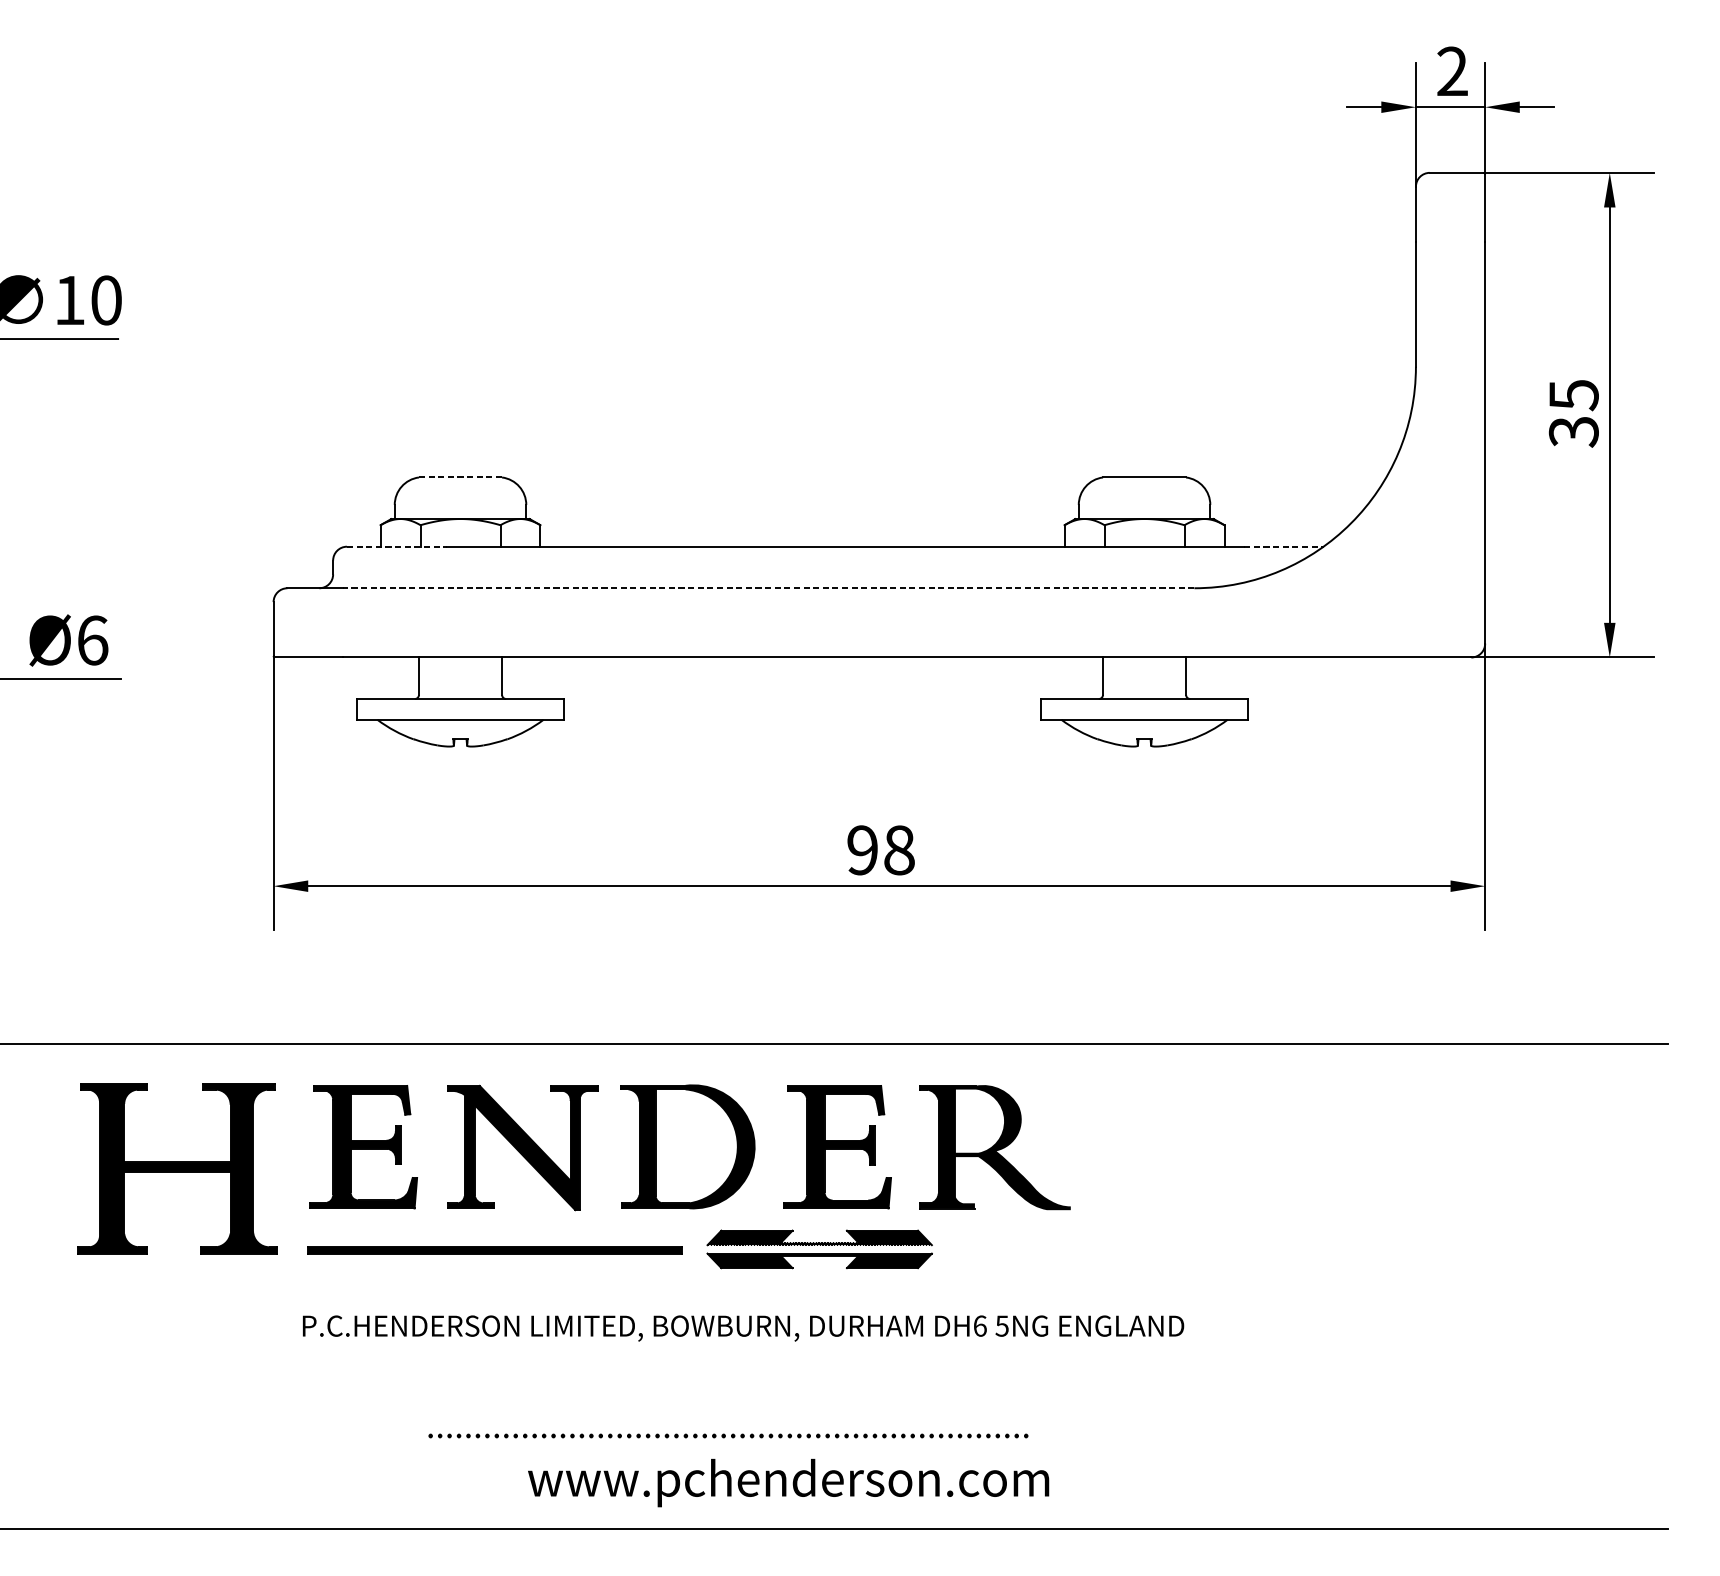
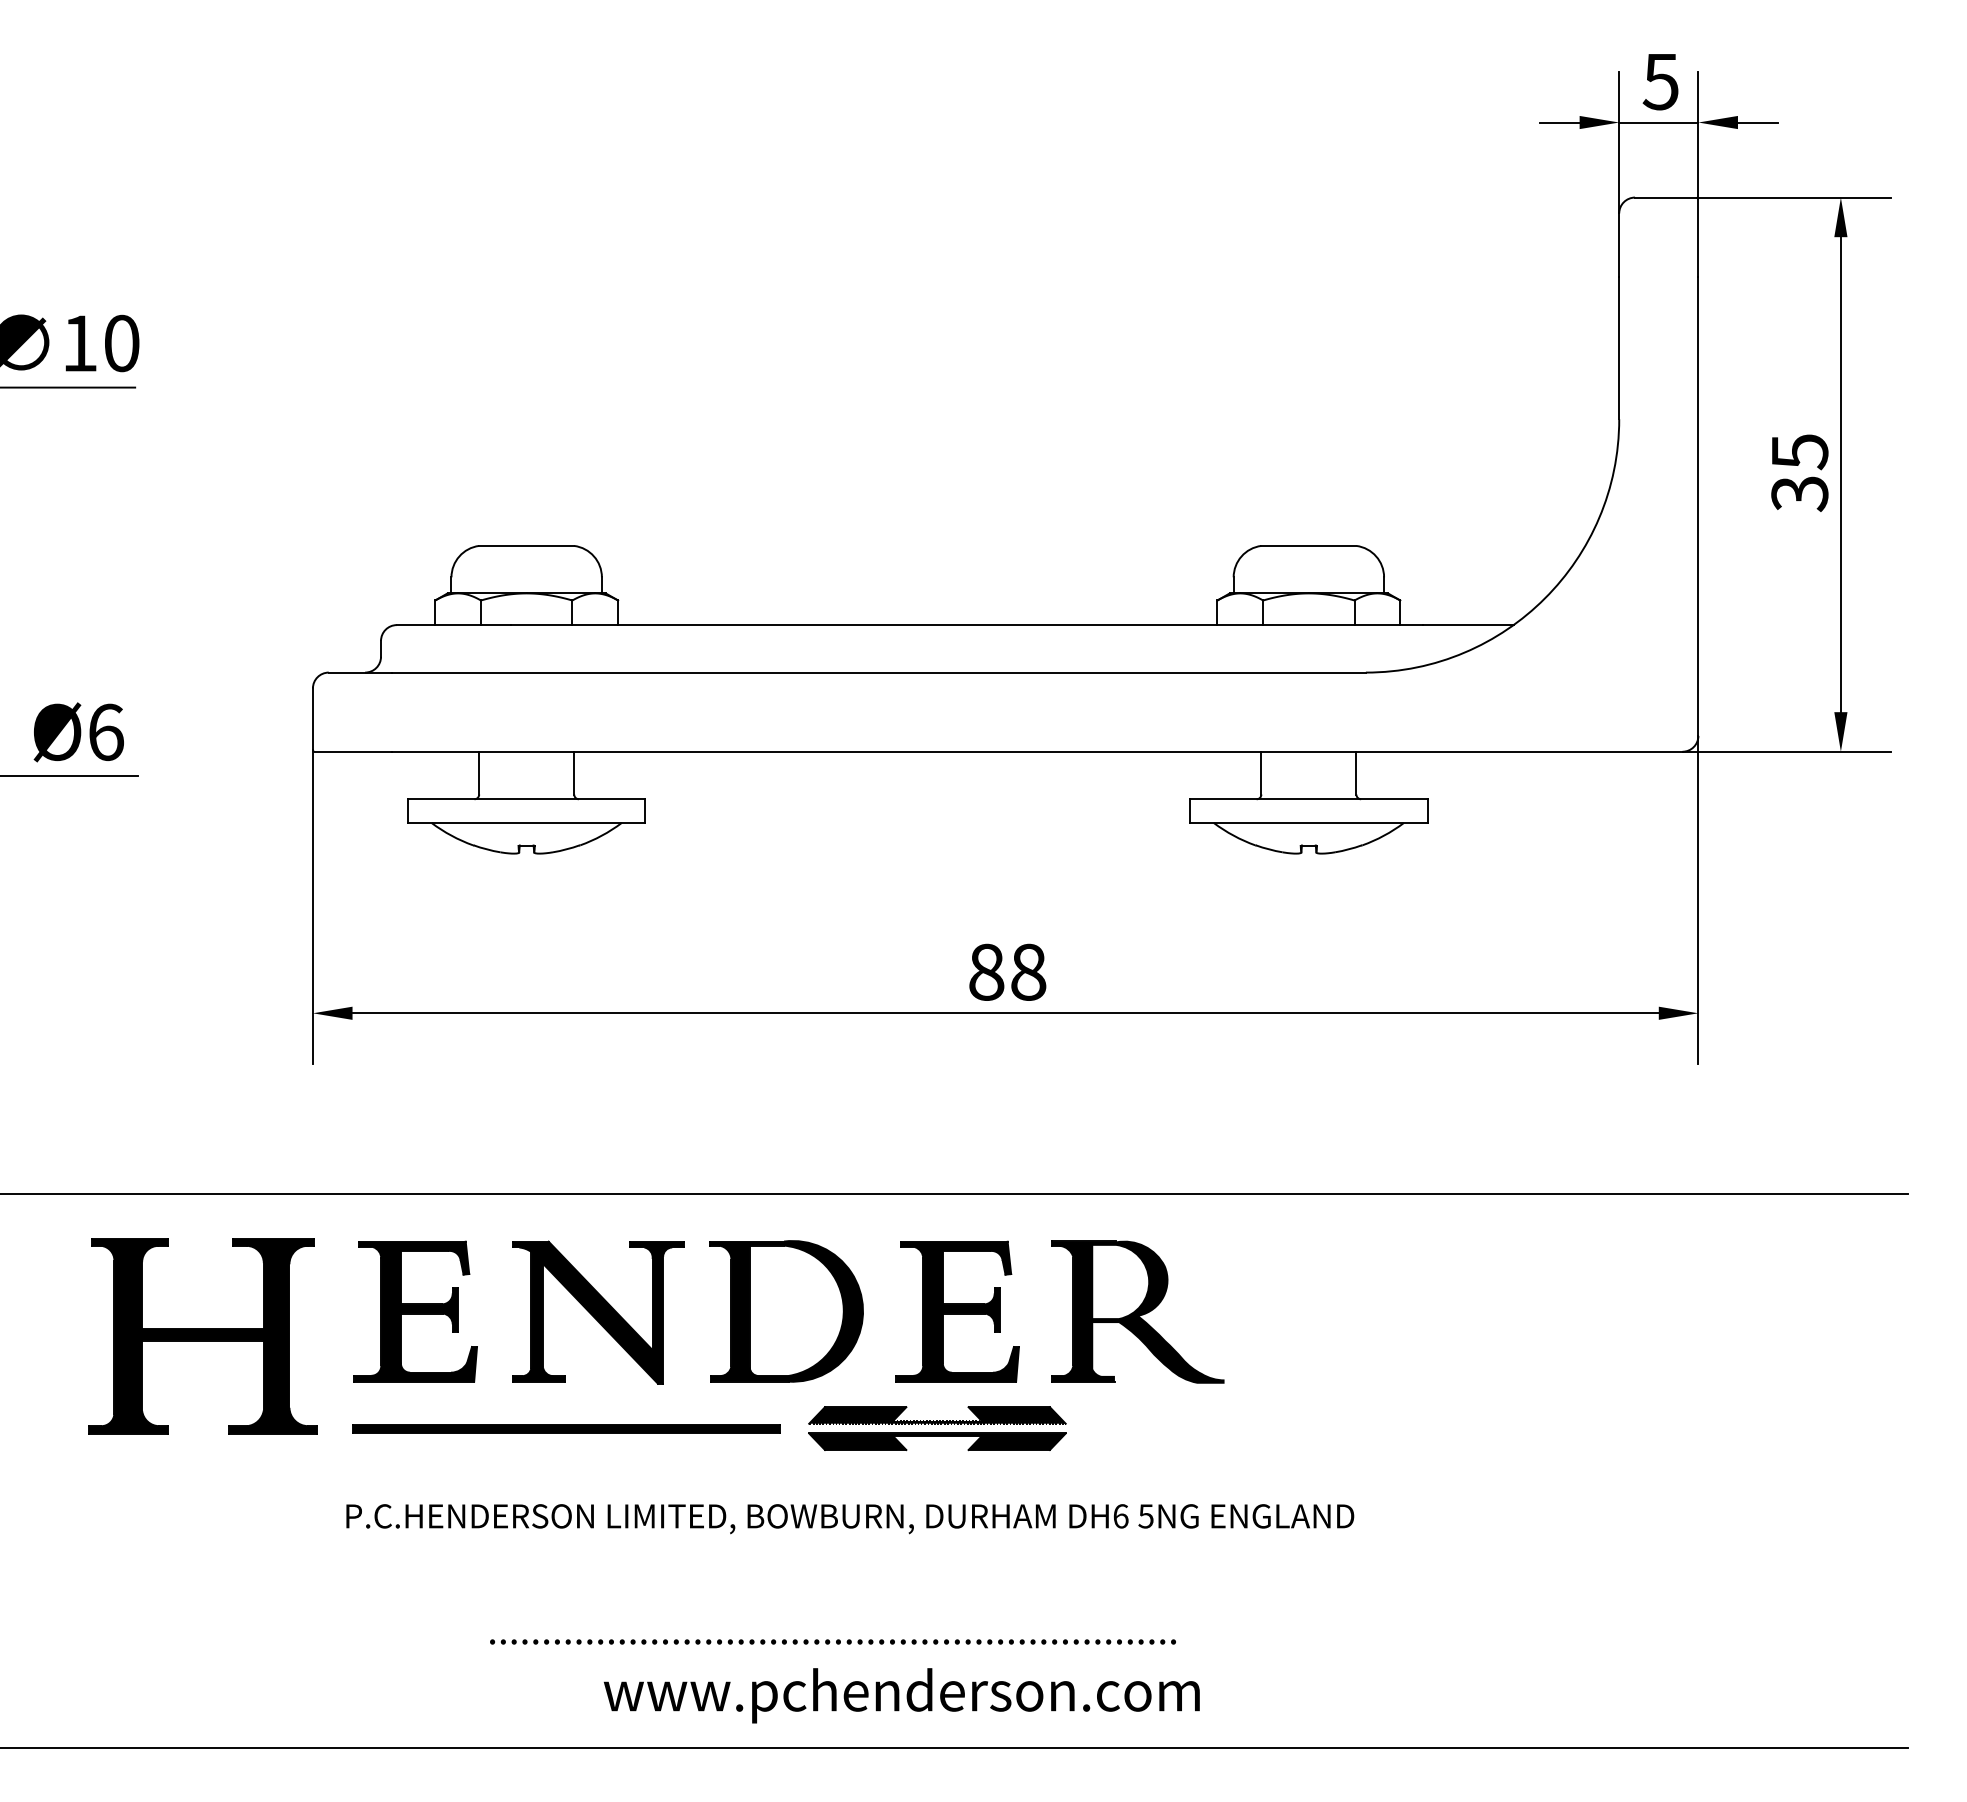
text: (1452, 71) -> (1660, 81), 2 -> 5
line: (460, 477) -> (526, 545), dashed -> solid
line: (397, 547) -> (454, 625), dashed -> solid
line: (1284, 547) -> (1468, 625), dashed -> solid
line: (769, 588) -> (879, 672), dashed -> solid
text: (862, 849) -> (986, 971), 98 -> 88

